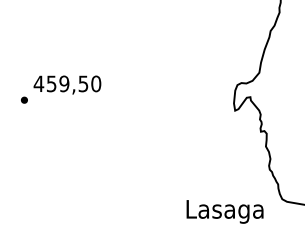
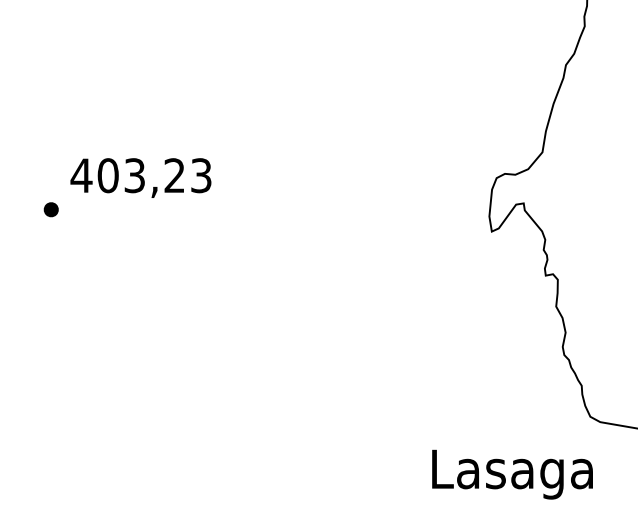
text: (73, 83) -> (153, 174), 459,50 -> 403,23
text: (224, 211) -> (511, 473), moved

